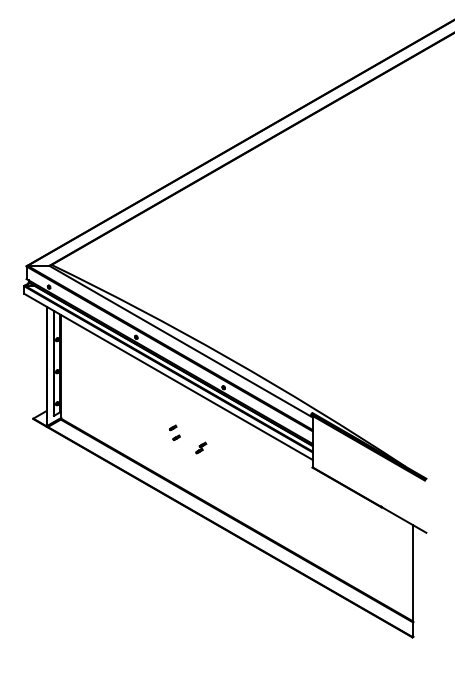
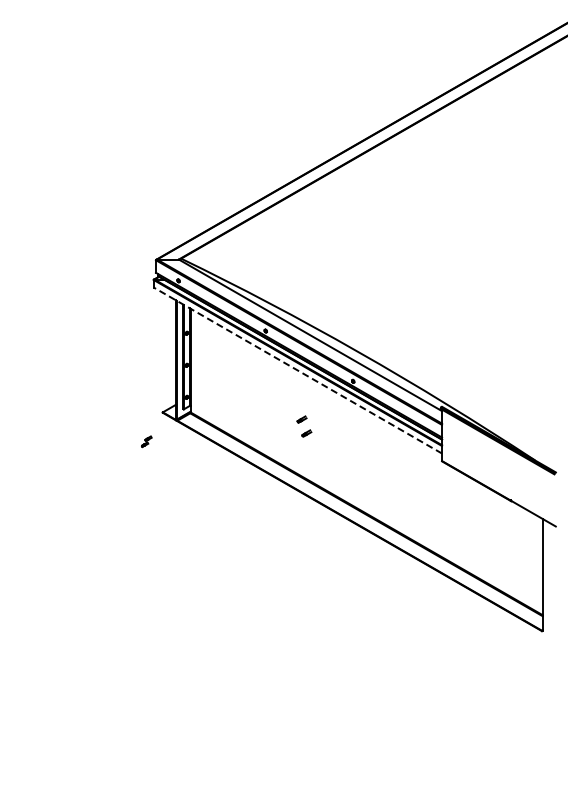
line: (168, 376) -> (297, 370), solid -> dashed
part: (175, 432) -> (304, 426), size x1.4
part: (201, 447) -> (146, 441), moved

